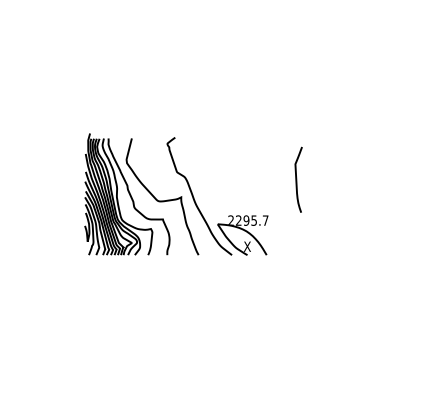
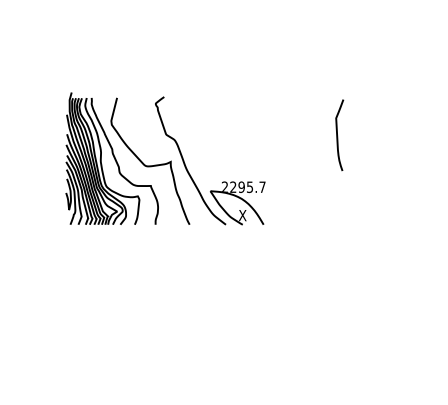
curve: (297, 179) -> (338, 134), moved

